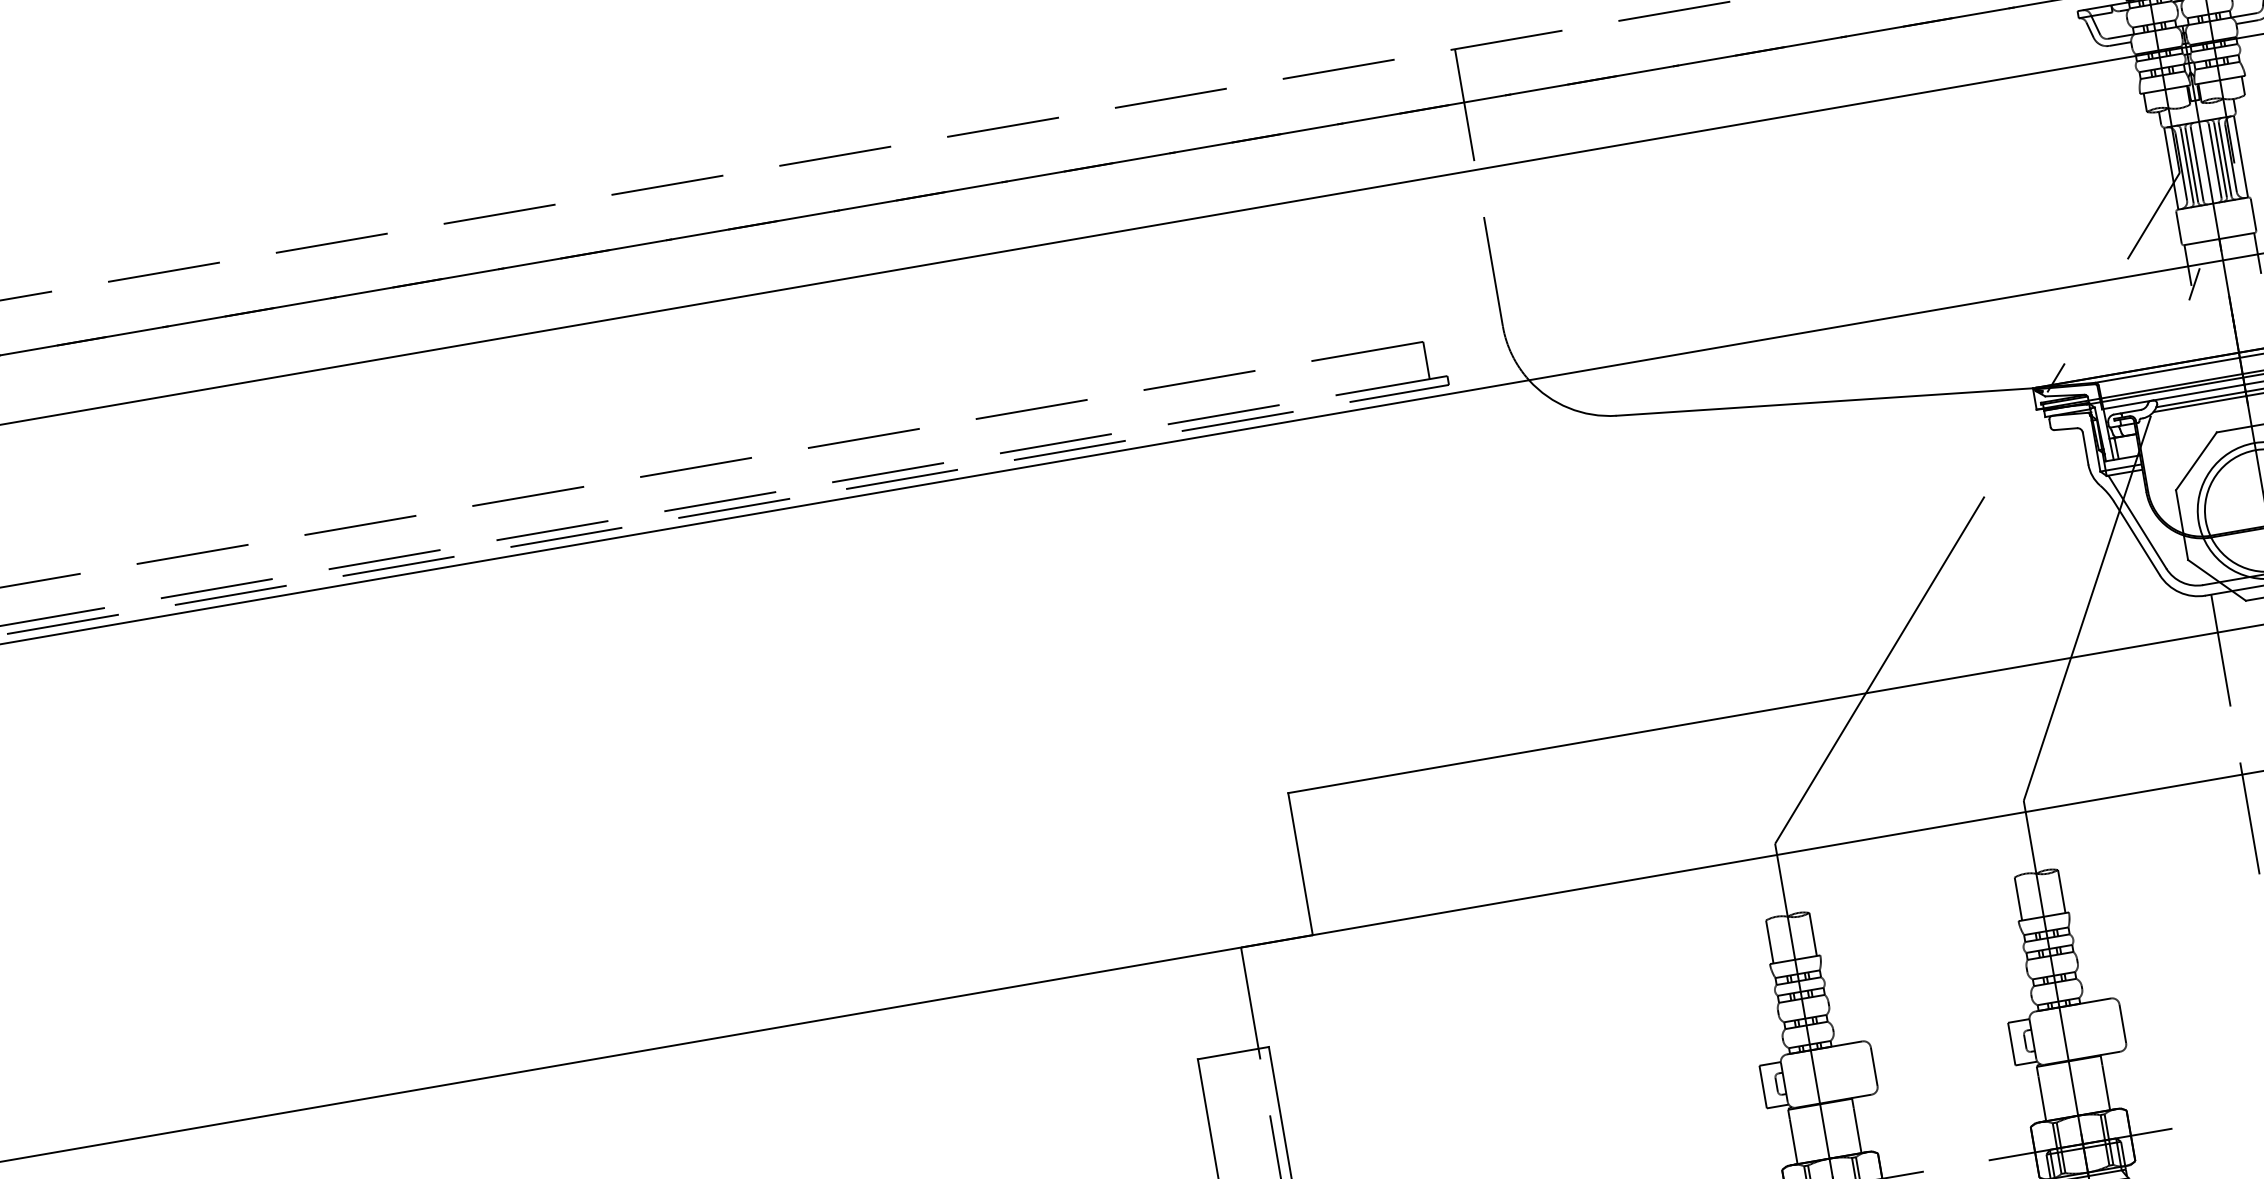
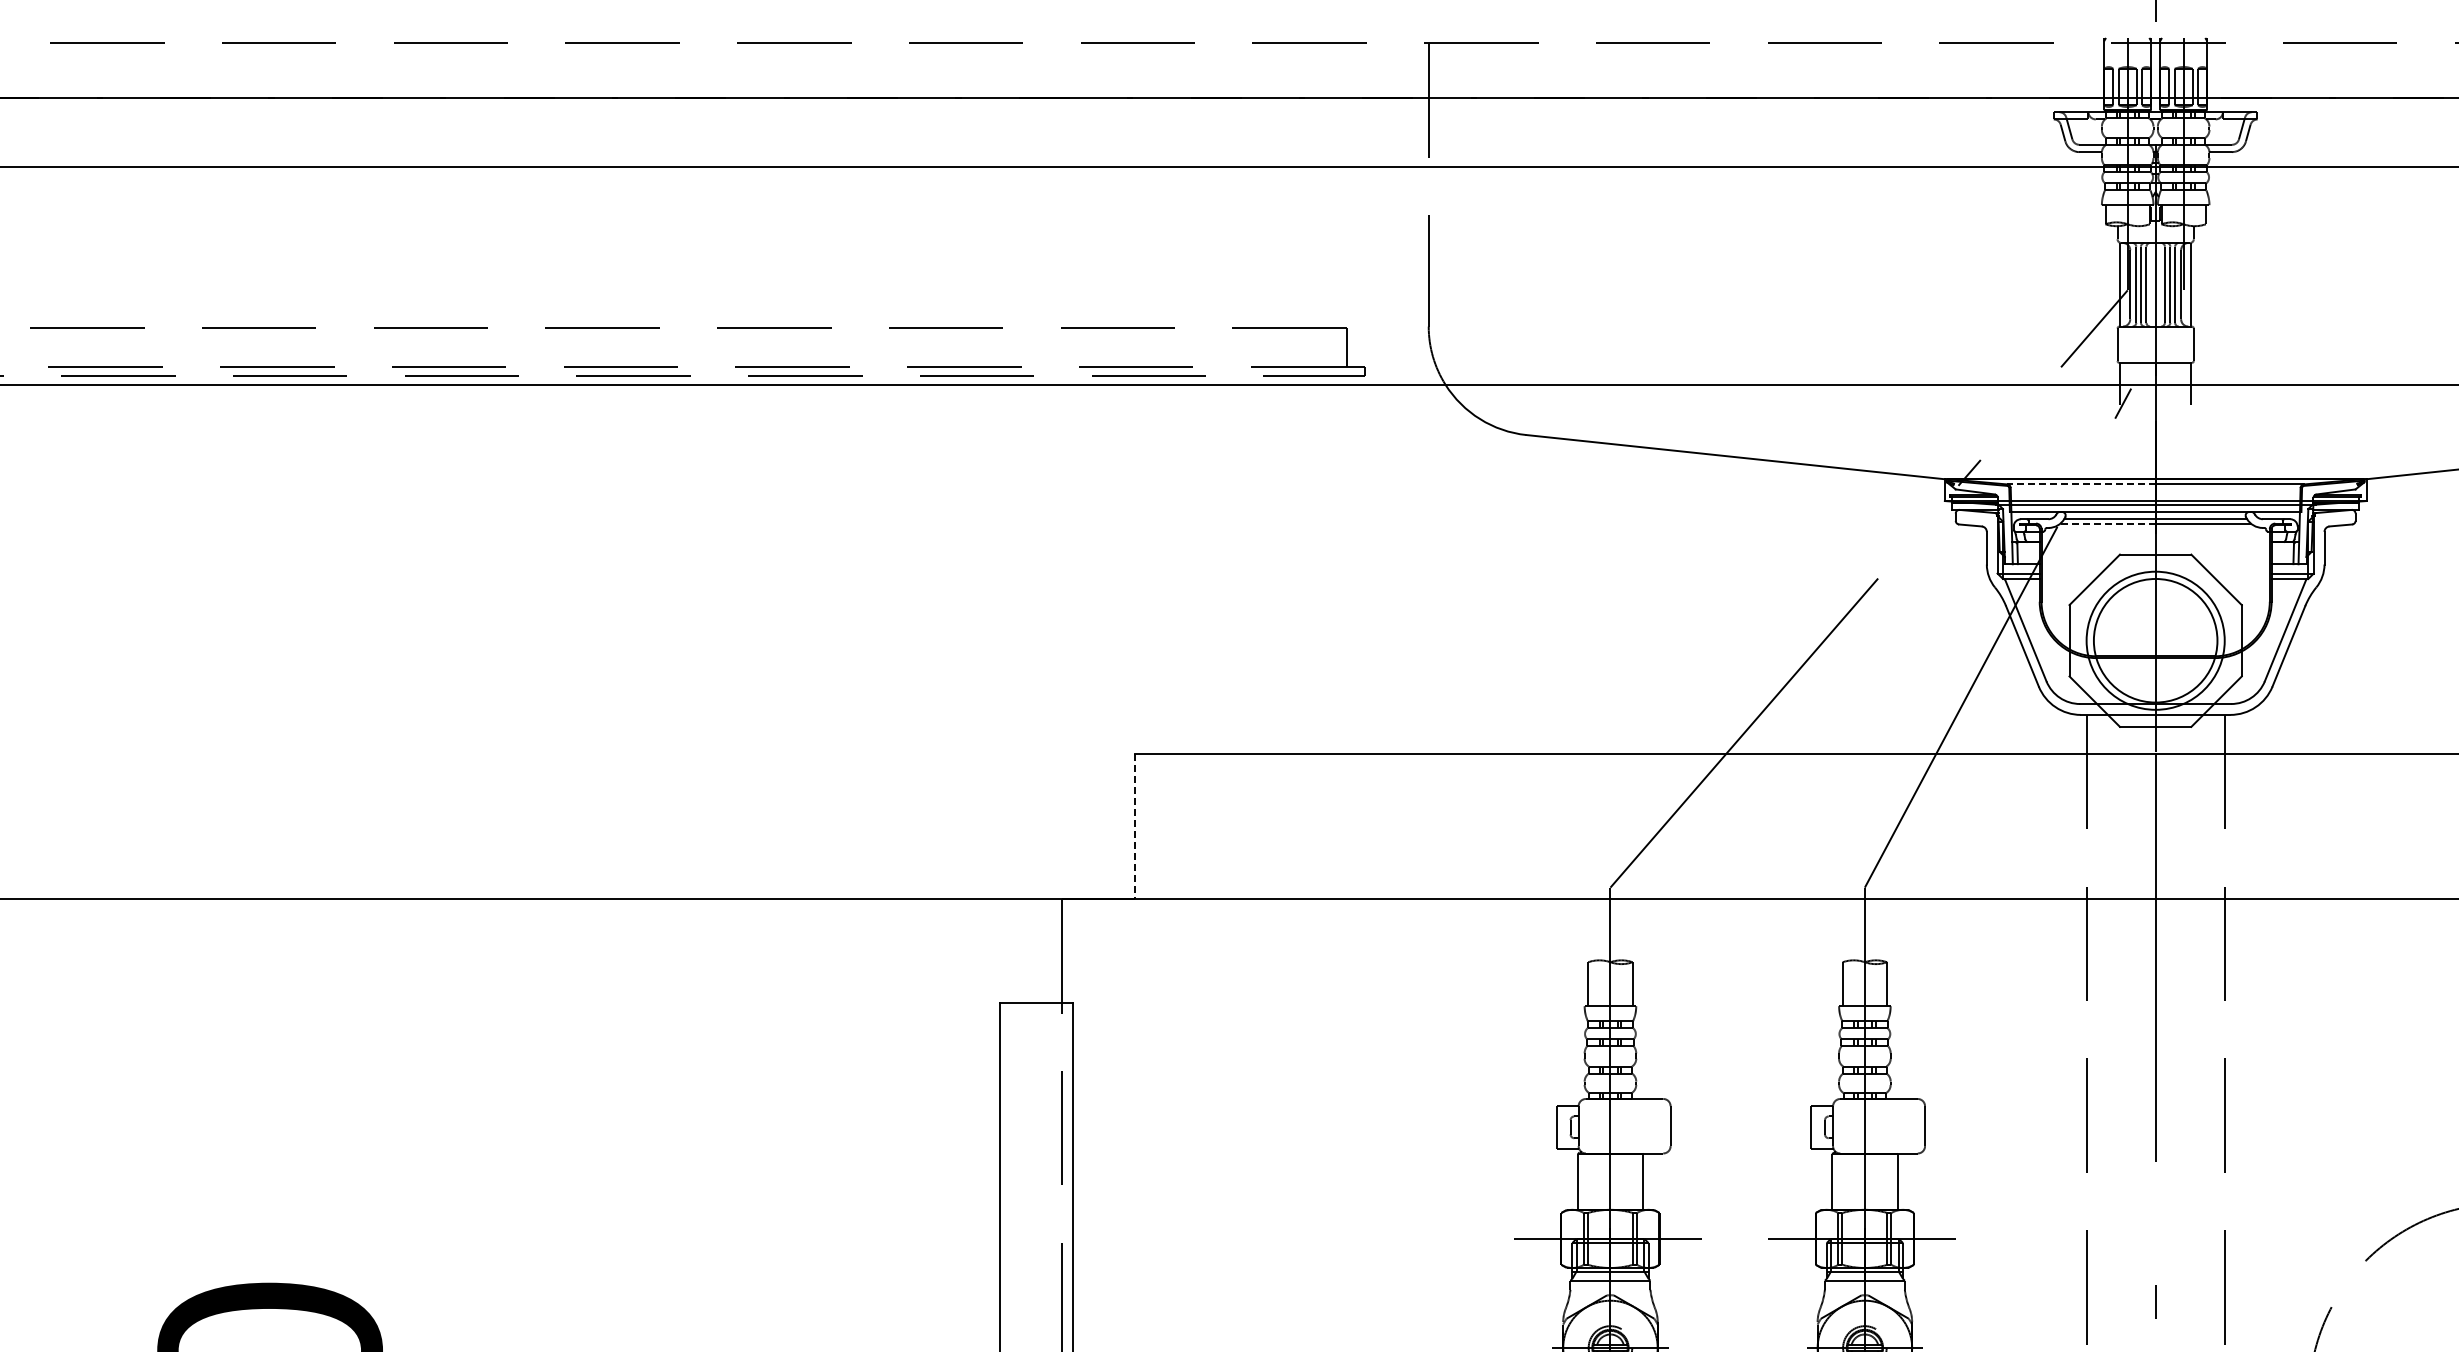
line: (2167, 370) -> (2081, 484), solid -> dashed
line: (2199, 404) -> (2107, 523), solid -> dashed
line: (1300, 864) -> (1135, 826), solid -> dashed

